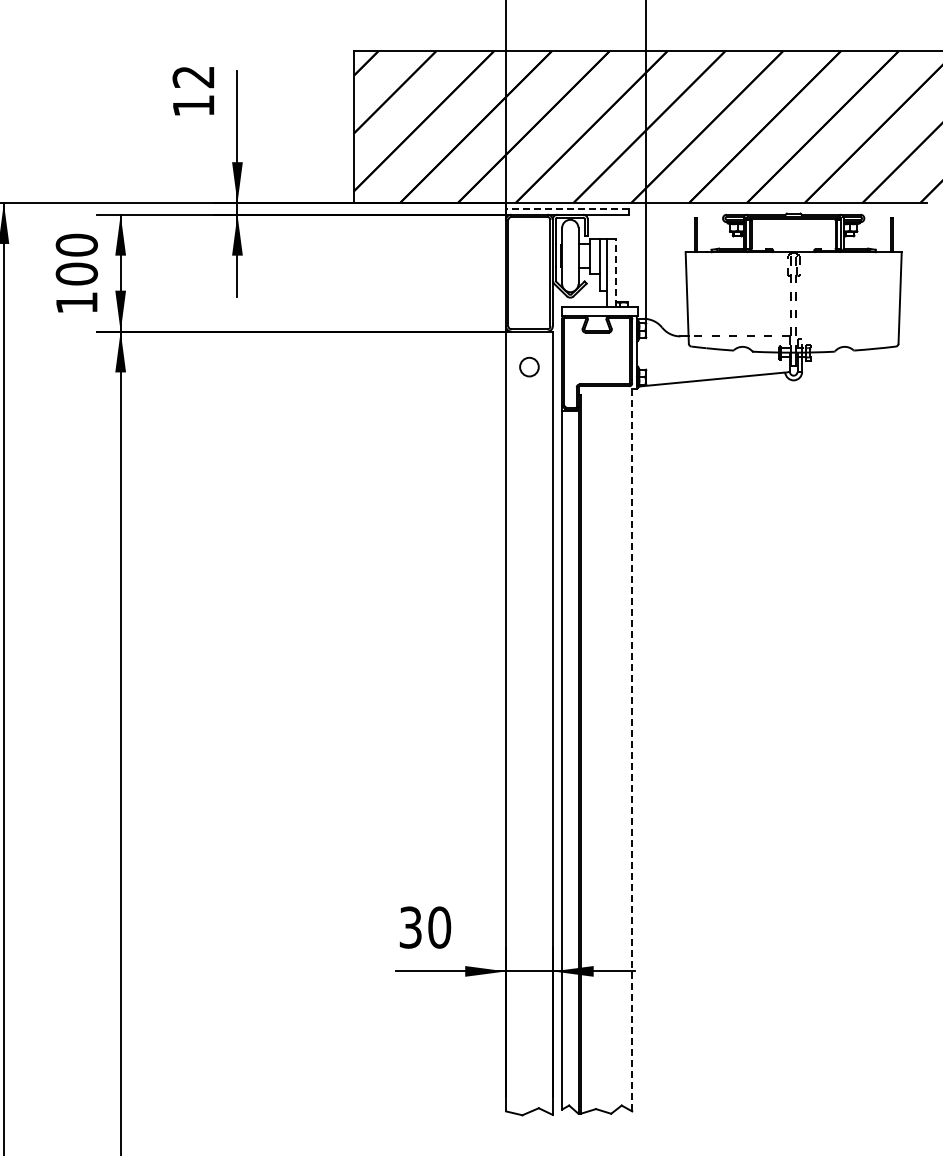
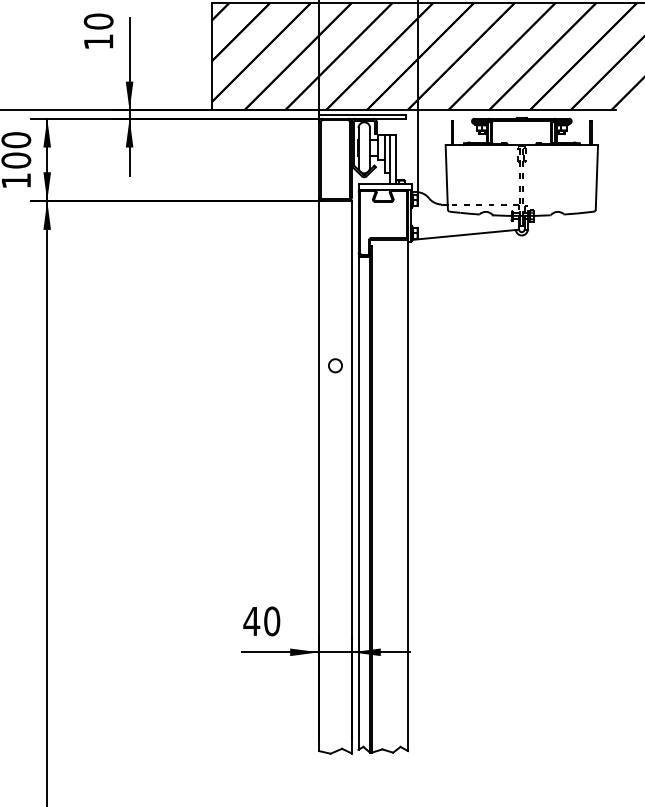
text: (193, 76) -> (98, 21), 12 -> 10
line: (566, 208) -> (361, 114), dashed -> solid
line: (615, 272) -> (396, 159), dashed -> solid
circle: (529, 366) -> (335, 365), moved
line: (632, 747) -> (408, 494), dashed -> solid
text: (410, 927) -> (251, 621), 30 -> 40

